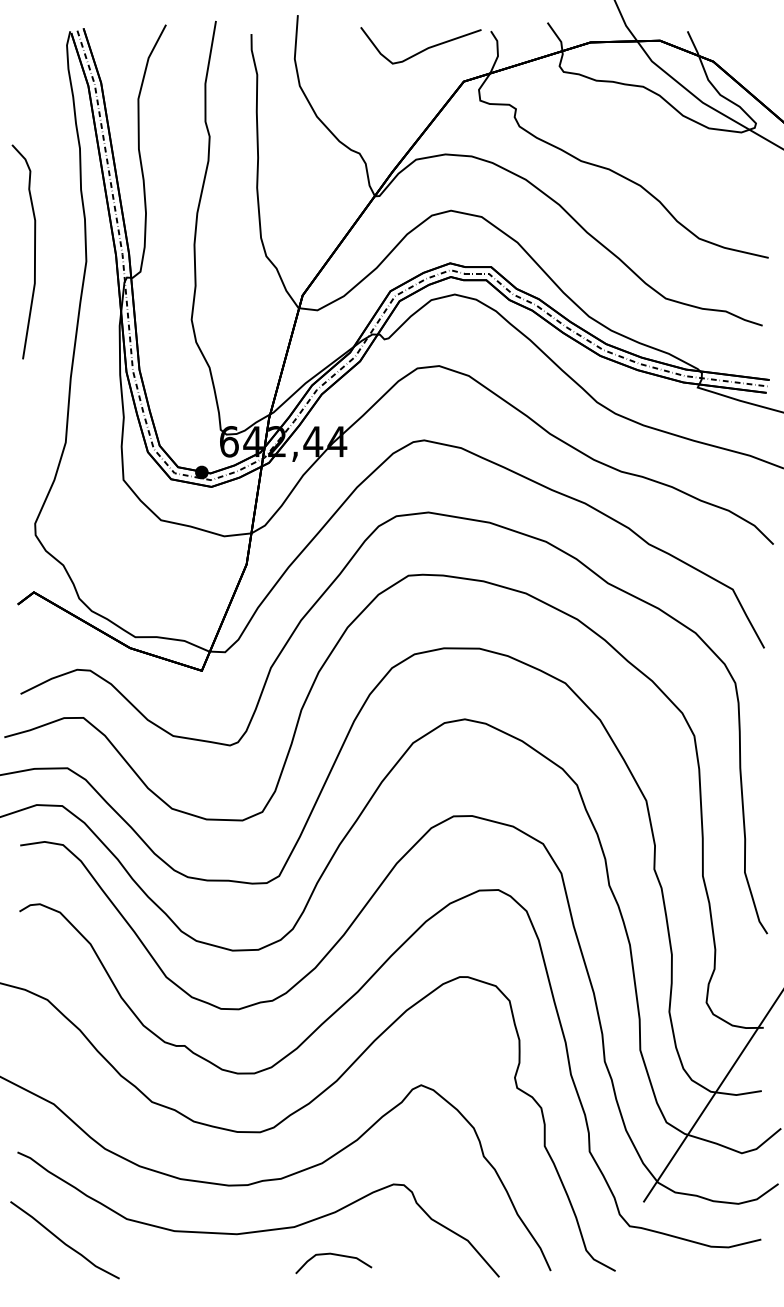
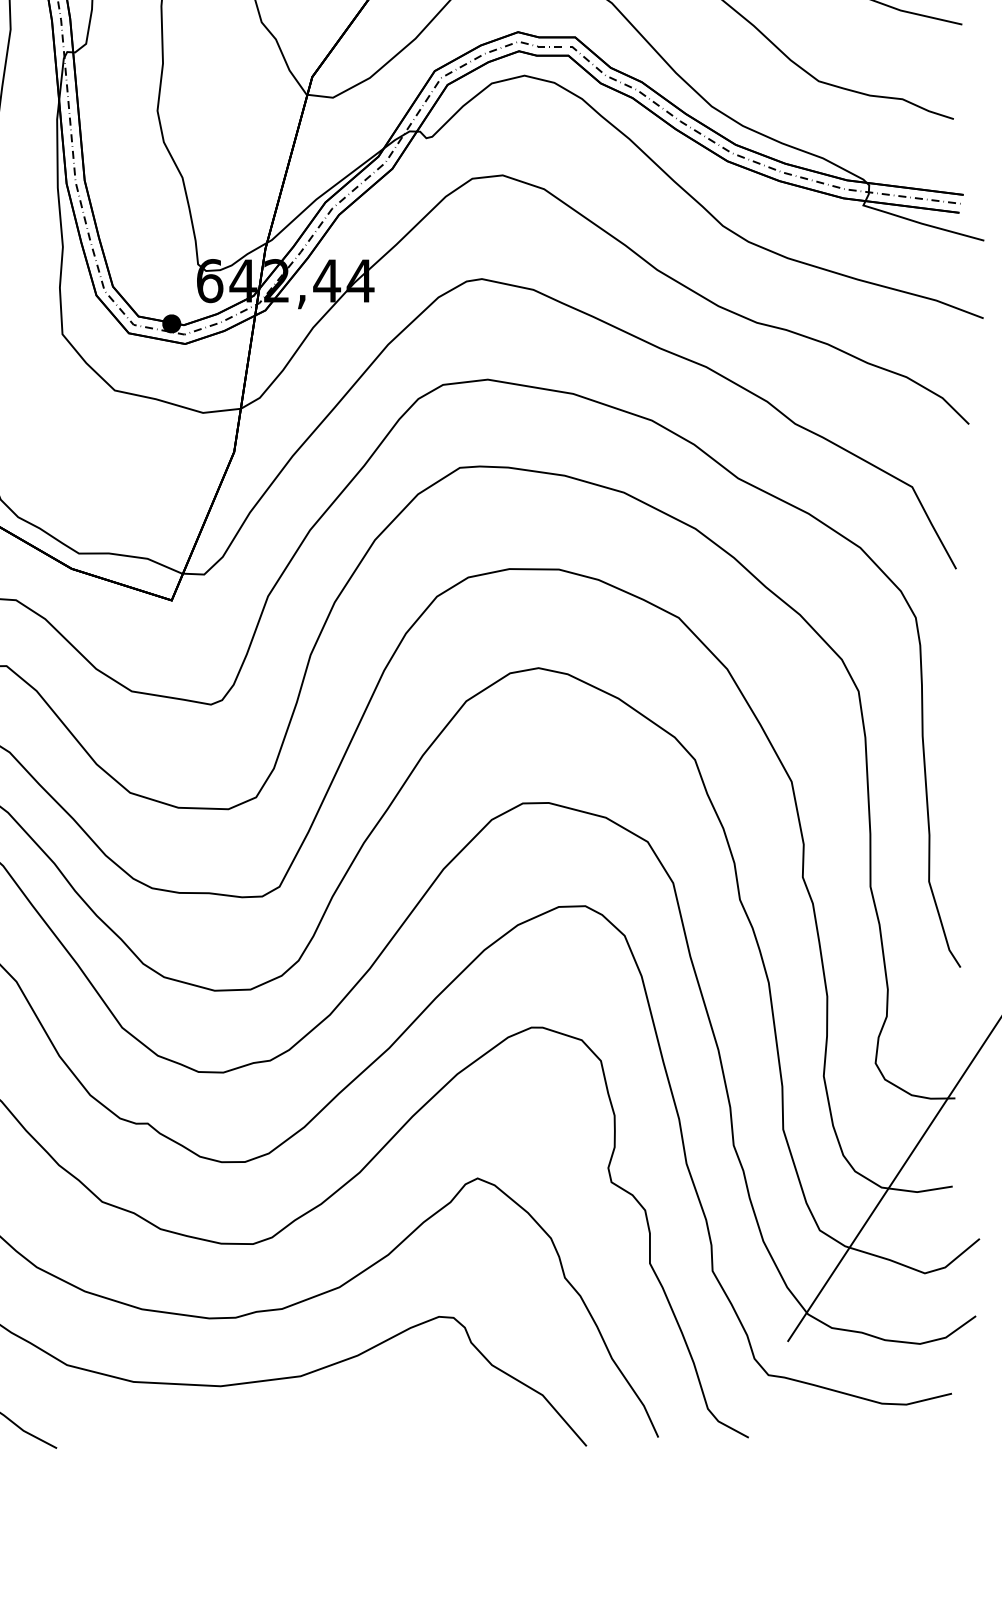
curve: (333, 1255) -> (355, 1415), removed

